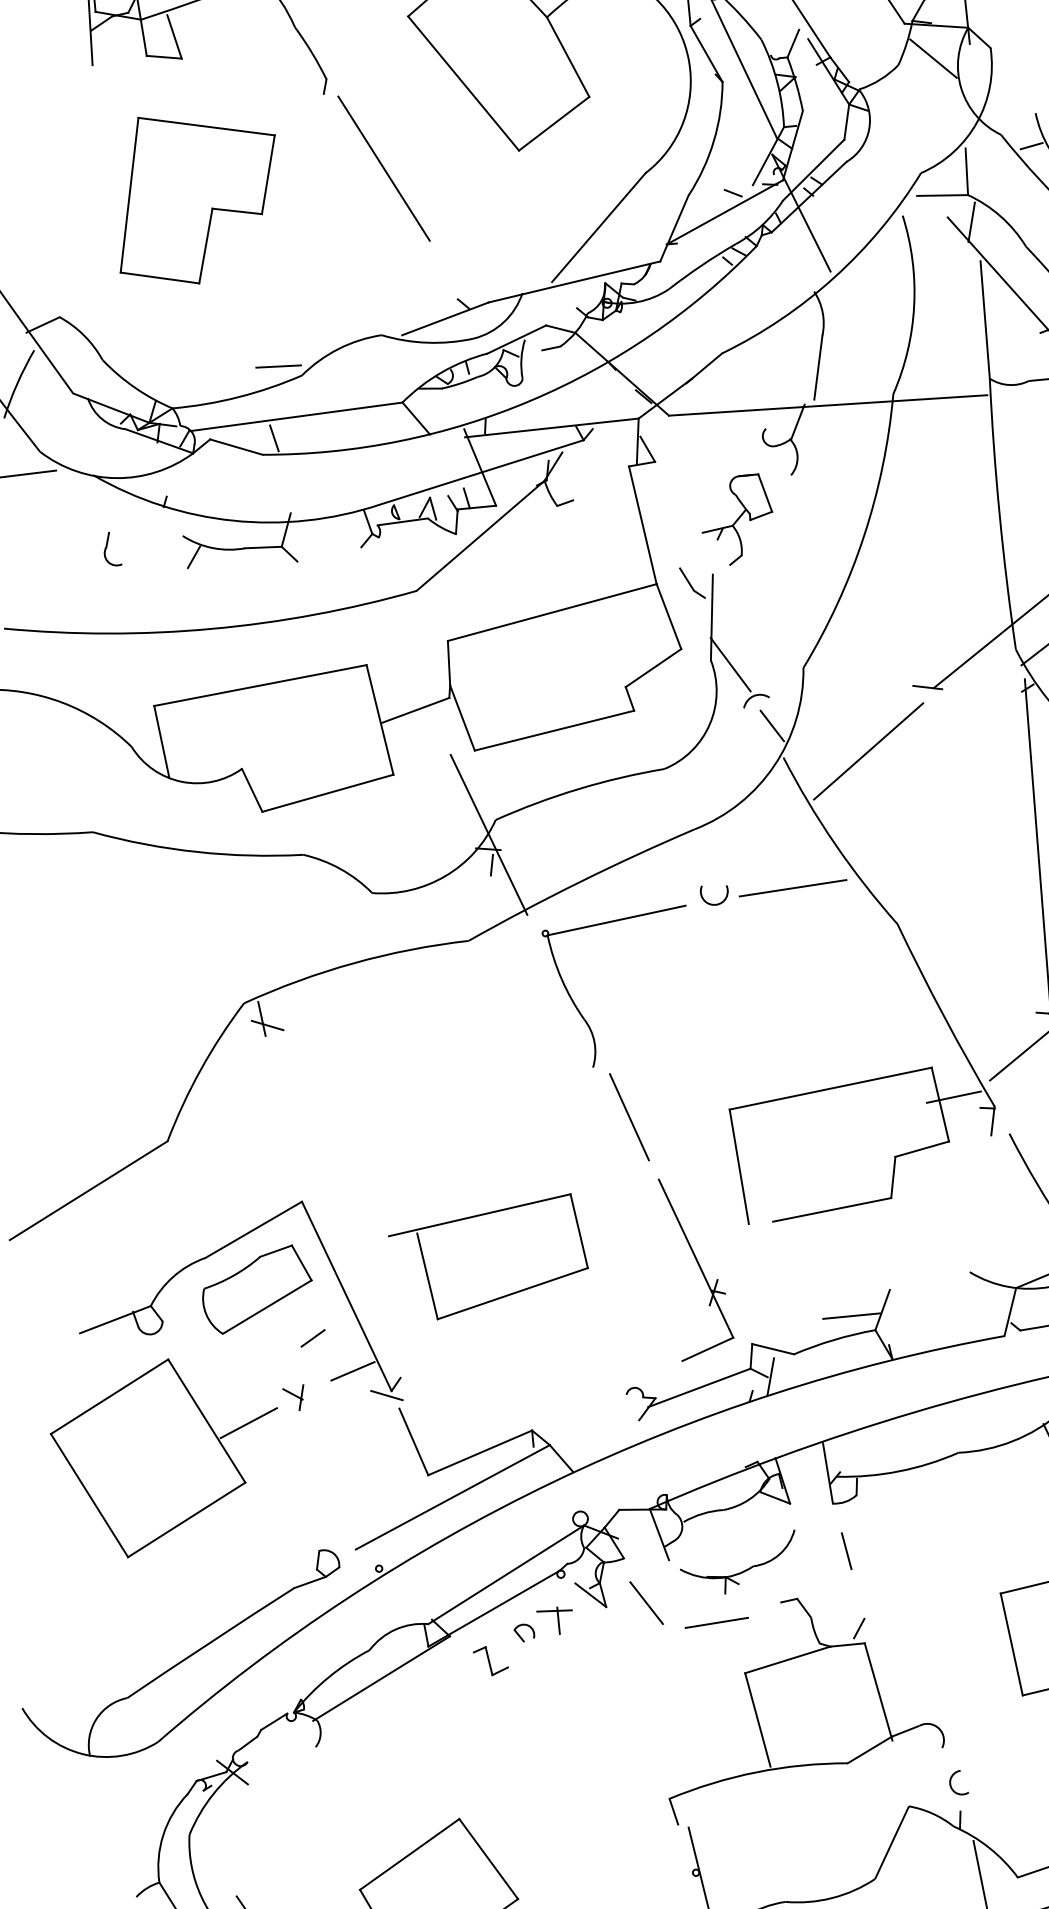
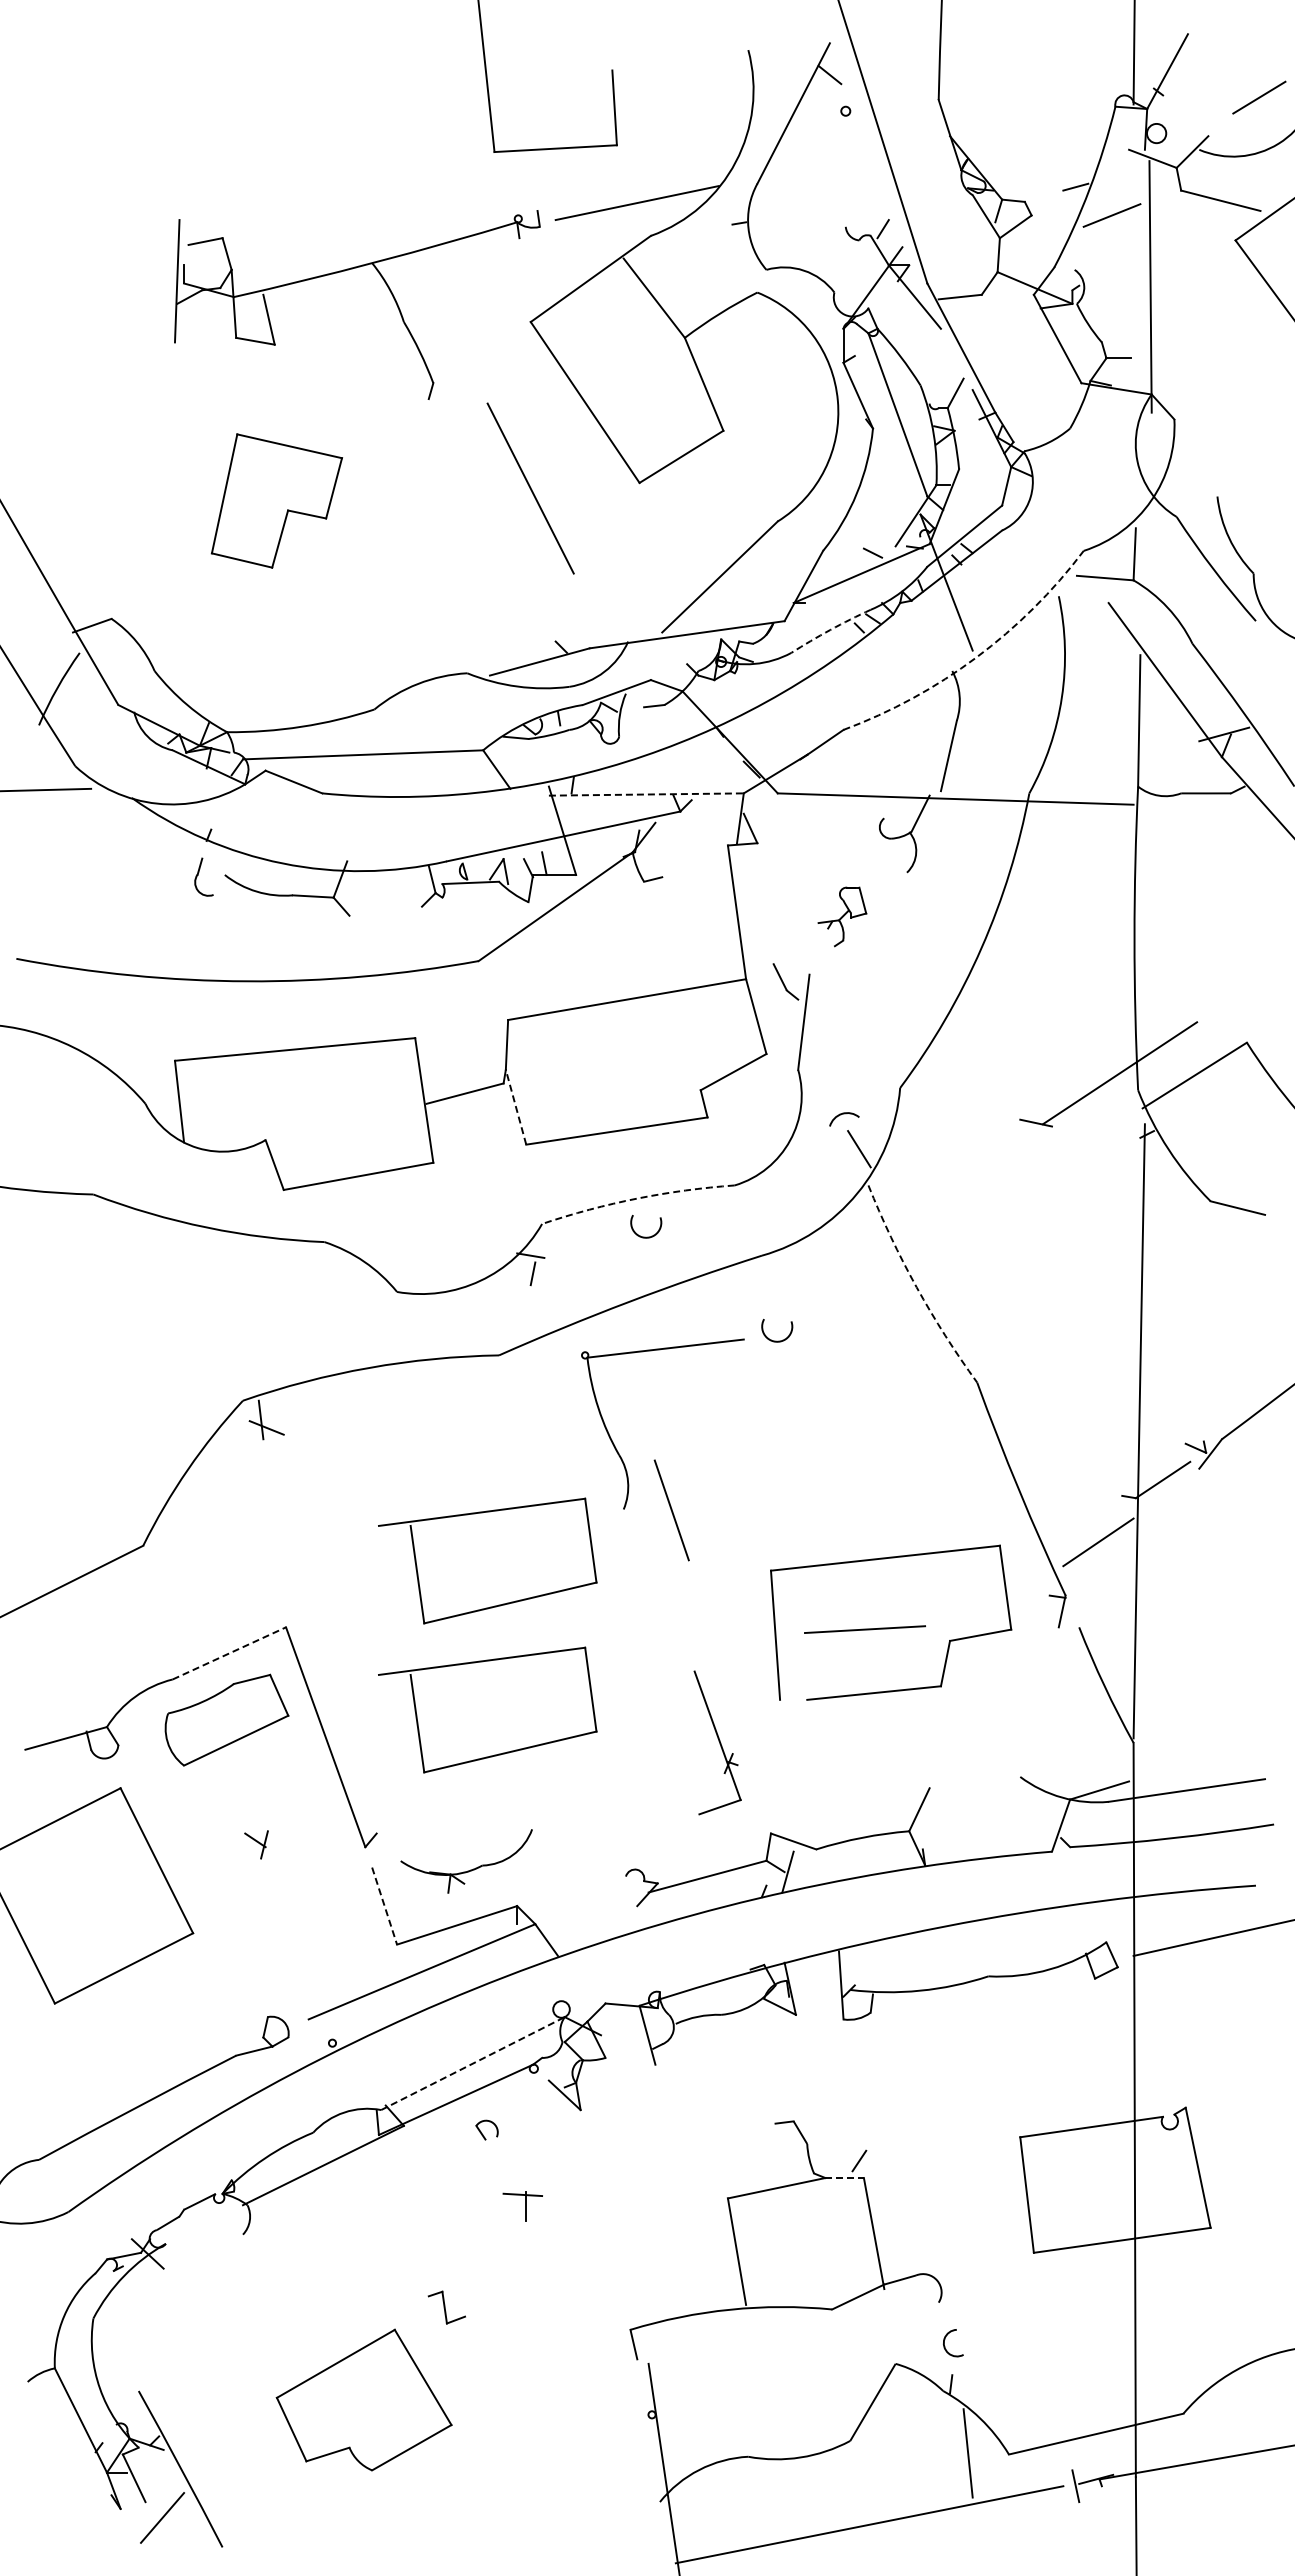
line: (933, 58) -> (1109, 424), removed
line: (1031, 145) -> (1209, 532), removed
line: (383, 168) -> (530, 488), moved
part: (196, 197) -> (276, 500), size x0.7
line: (971, 221) -> (1134, 610), removed
arc: (702, 265) -> (830, 630), solid -> dashed
arc: (834, 277) -> (976, 657), solid -> dashed
line: (278, 366) -> (349, 696), removed
line: (551, 427) -> (646, 794), solid -> dashed
line: (273, 438) -> (336, 776), removed
part: (737, 519) -> (842, 916), size x0.6
part: (111, 548) -> (203, 876), moved
line: (193, 556) -> (234, 899), removed
line: (730, 664) -> (819, 1076), removed
line: (462, 718) -> (516, 1107), solid -> dashed
line: (868, 751) -> (963, 1187), removed
arc: (578, 789) -> (637, 1198), solid -> dashed
arc: (589, 822) -> (646, 1236), added
line: (489, 834) -> (533, 1239), removed
arc: (835, 844) -> (916, 1287), solid -> dashed
line: (792, 888) -> (864, 1629), moved
line: (953, 1096) -> (1021, 1580), removed
line: (629, 1117) -> (671, 1510), moved
part: (489, 1163) -> (498, 1604), added
line: (253, 1229) -> (229, 1653), solid -> dashed
part: (696, 1267) -> (717, 1742), size x0.7
line: (851, 1316) -> (884, 1813), removed
line: (312, 1338) -> (283, 1780), removed
line: (352, 1371) -> (324, 1821), removed
line: (386, 1395) -> (359, 1851), removed
line: (248, 1423) -> (203, 1867), removed
line: (413, 1442) -> (384, 1906), solid -> dashed
line: (846, 1550) -> (853, 2073), removed
part: (743, 1570) -> (470, 1869), moved
line: (506, 1574) -> (473, 2063), solid -> dashed
line: (646, 1602) -> (625, 2109), removed
part: (555, 1621) -> (522, 2206), moved
line: (716, 1622) -> (701, 2139), removed
line: (848, 1645) -> (845, 2178), solid -> dashed
part: (490, 1660) -> (446, 2307), moved

